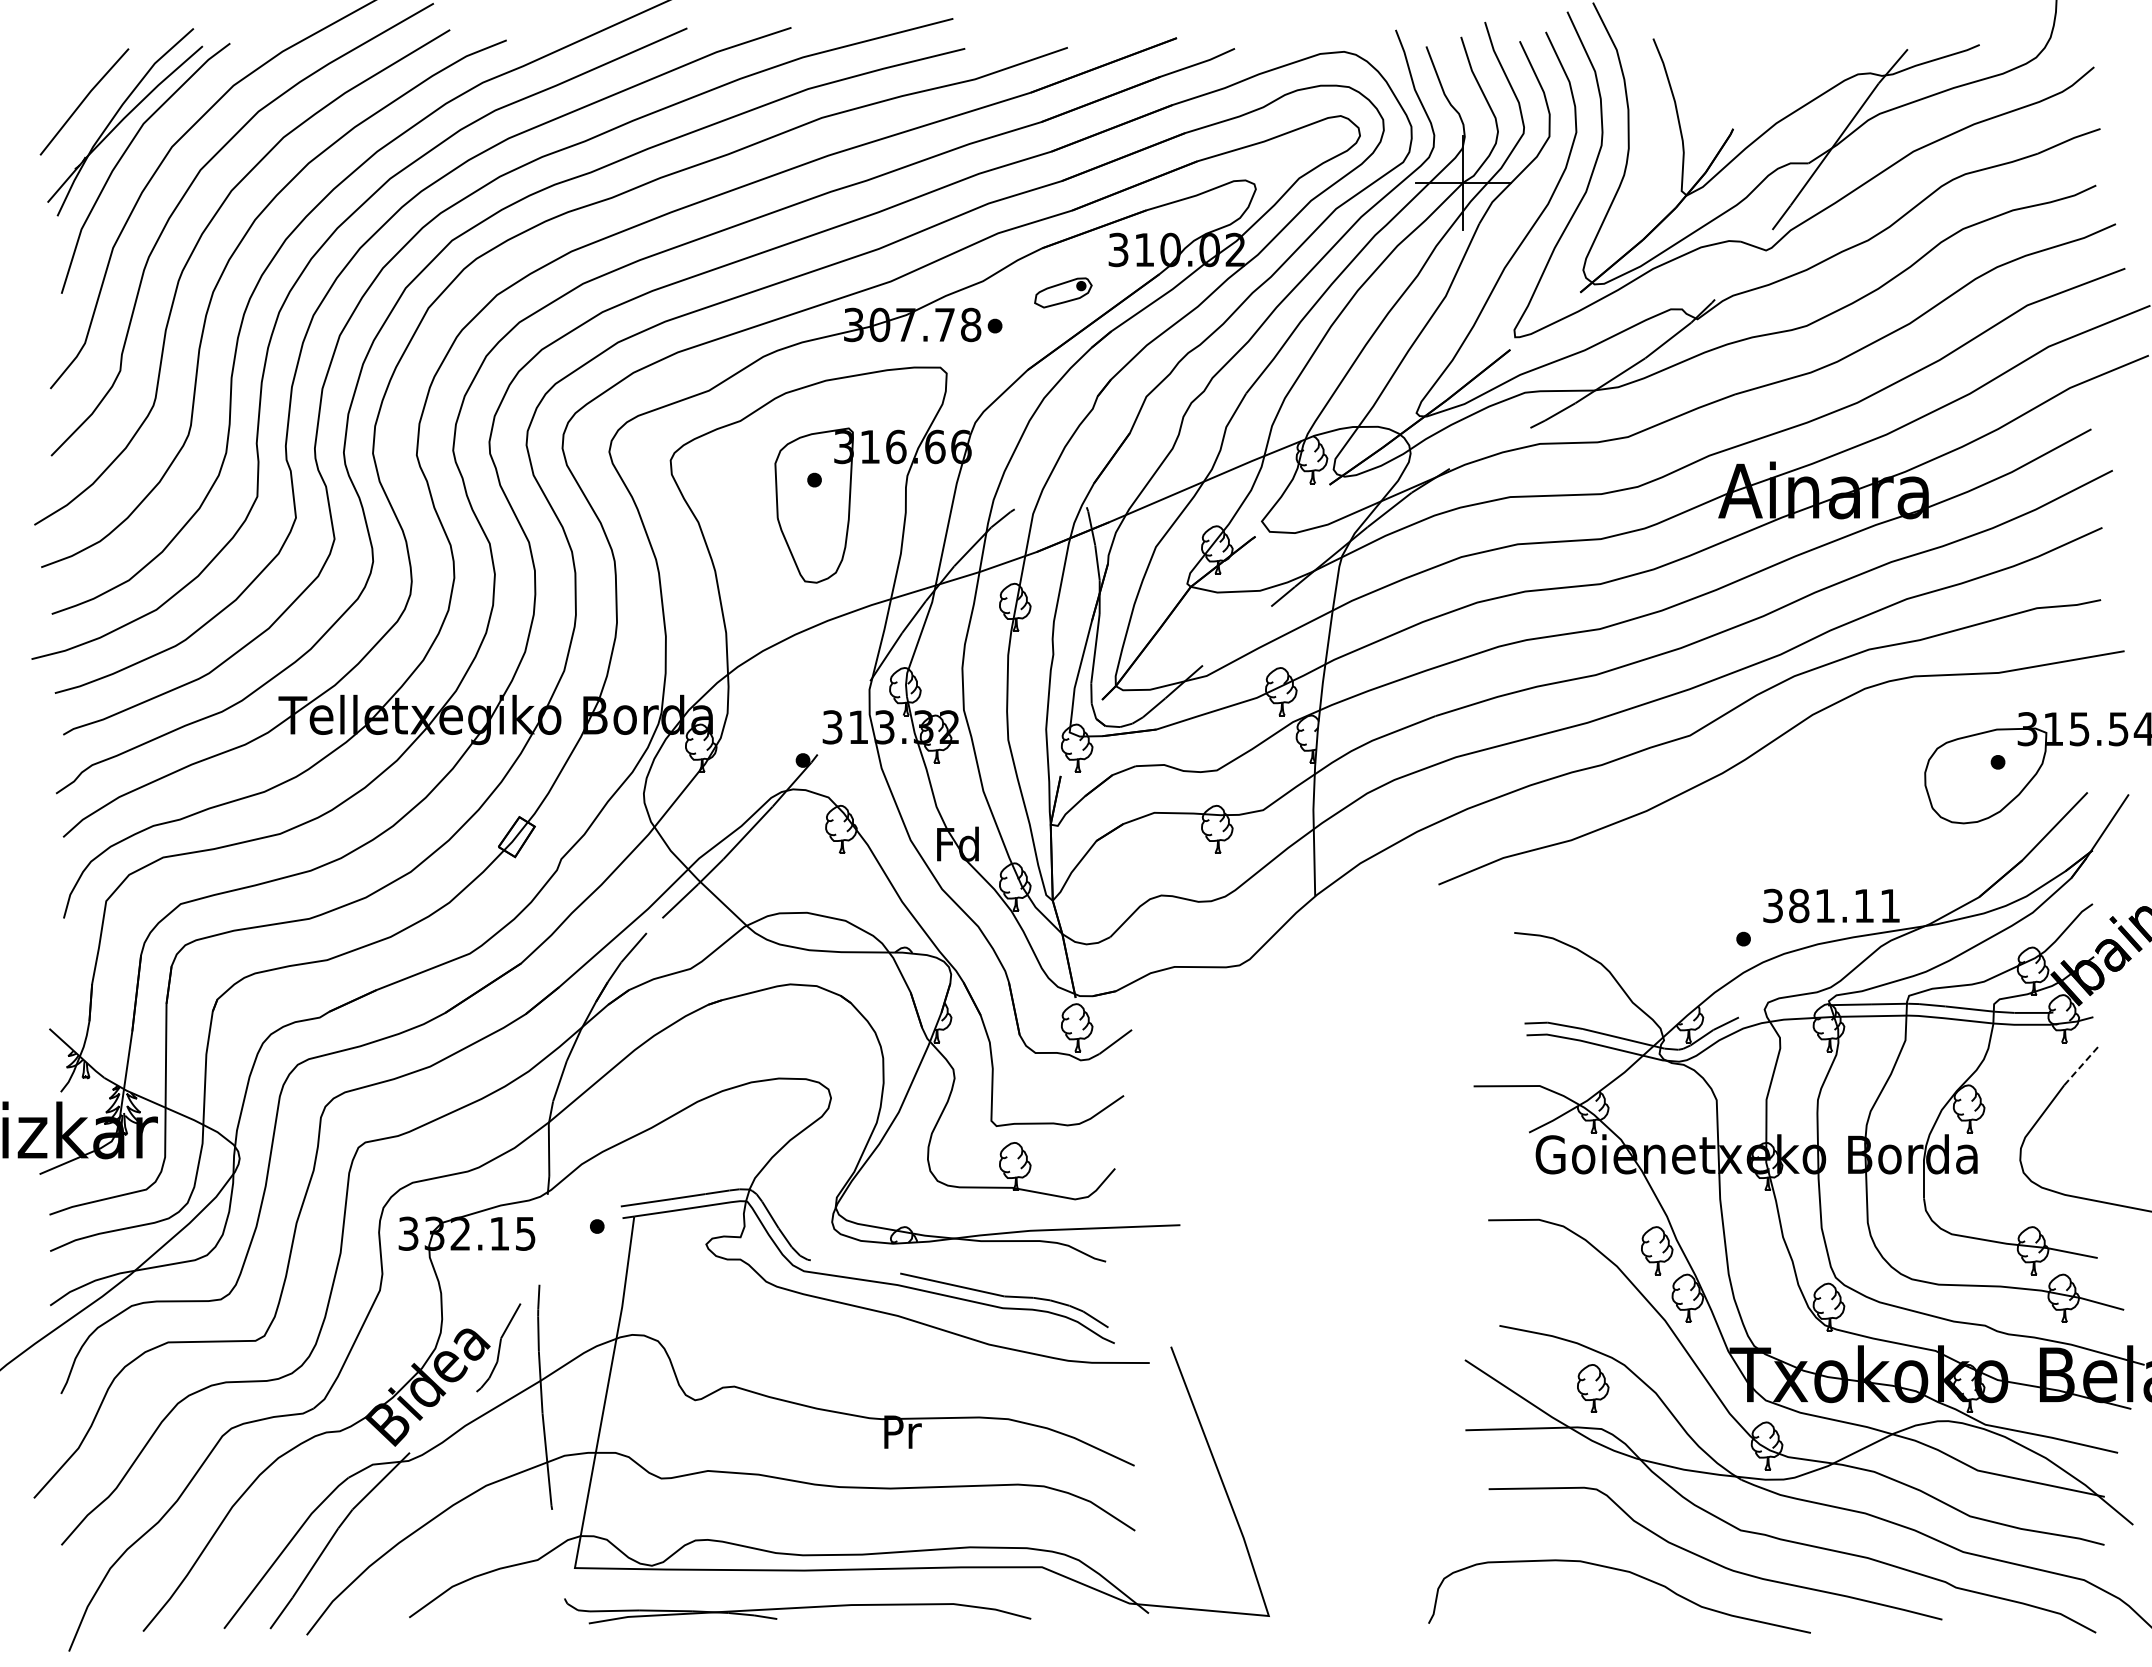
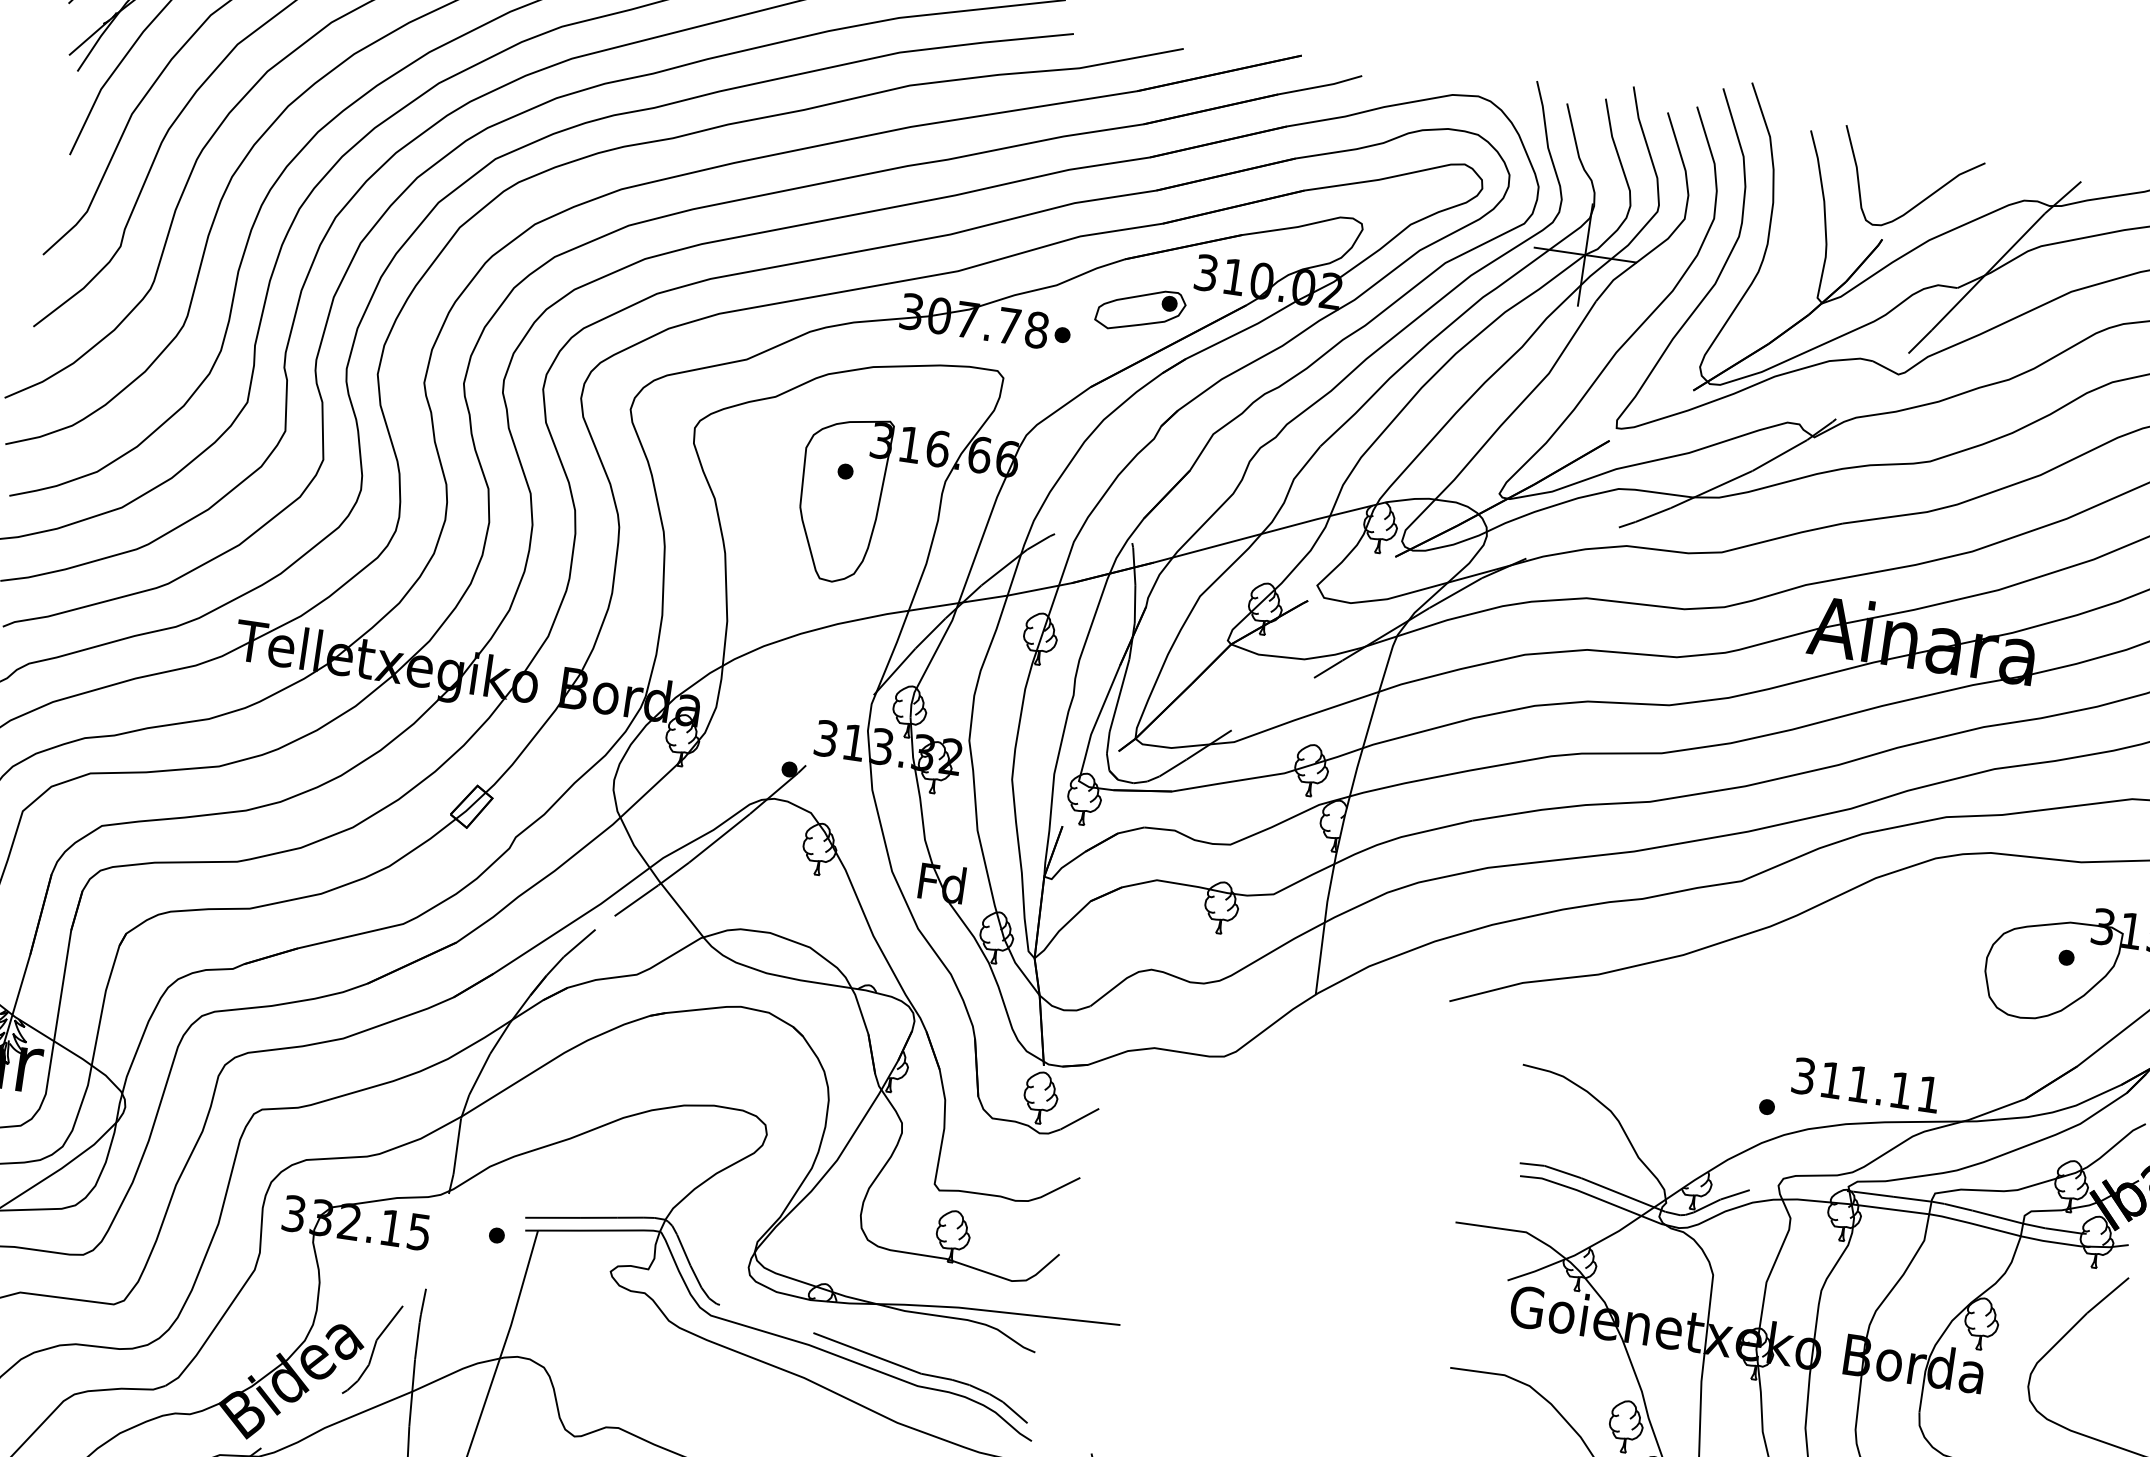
curve: (1765, 86) -> (1923, 199), added
part: (1063, 292) -> (1140, 309), size x1.43
text: (1799, 905) -> (1832, 1079), 381.11 -> 311.11
line: (2080, 1066) -> (2107, 1295), dashed -> solid

